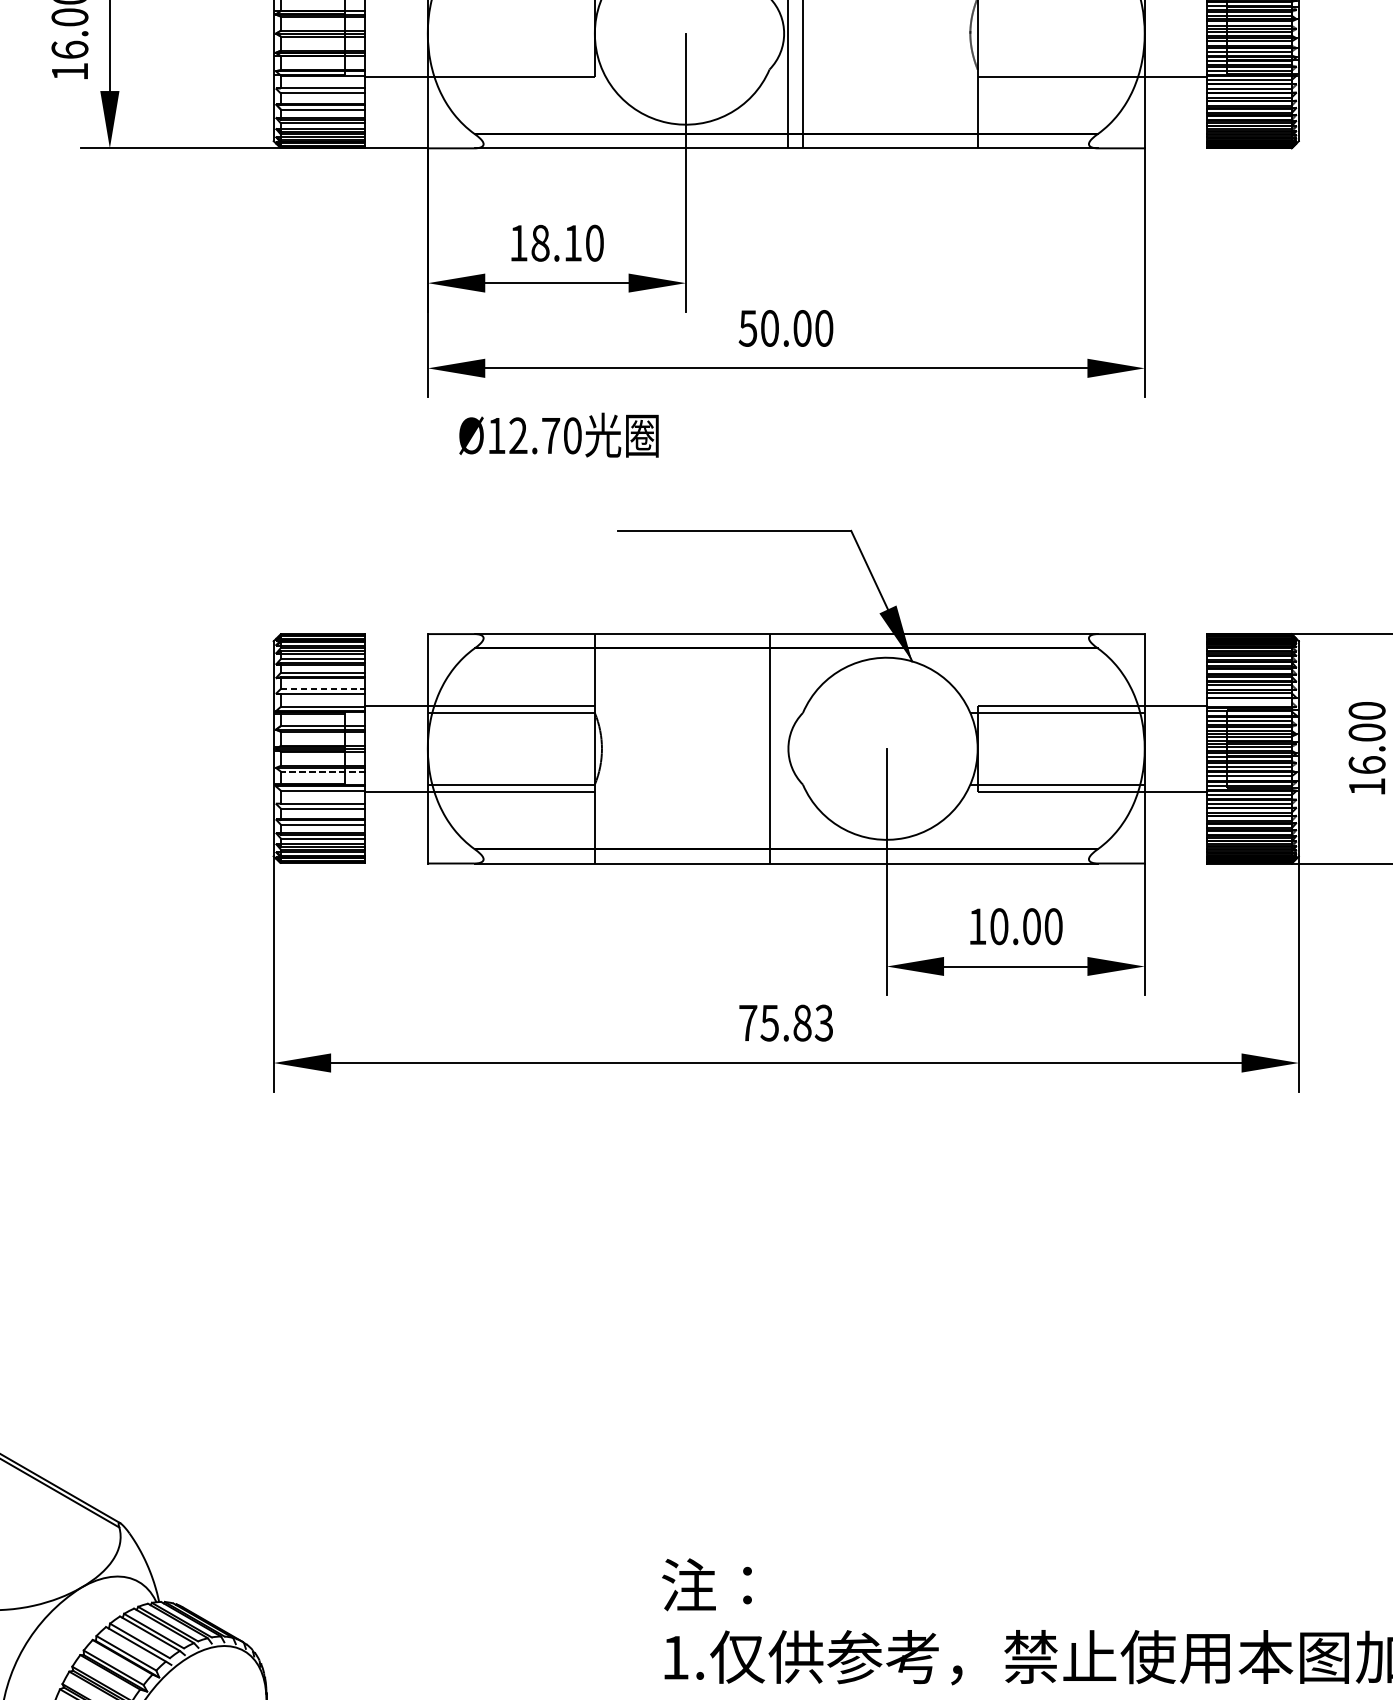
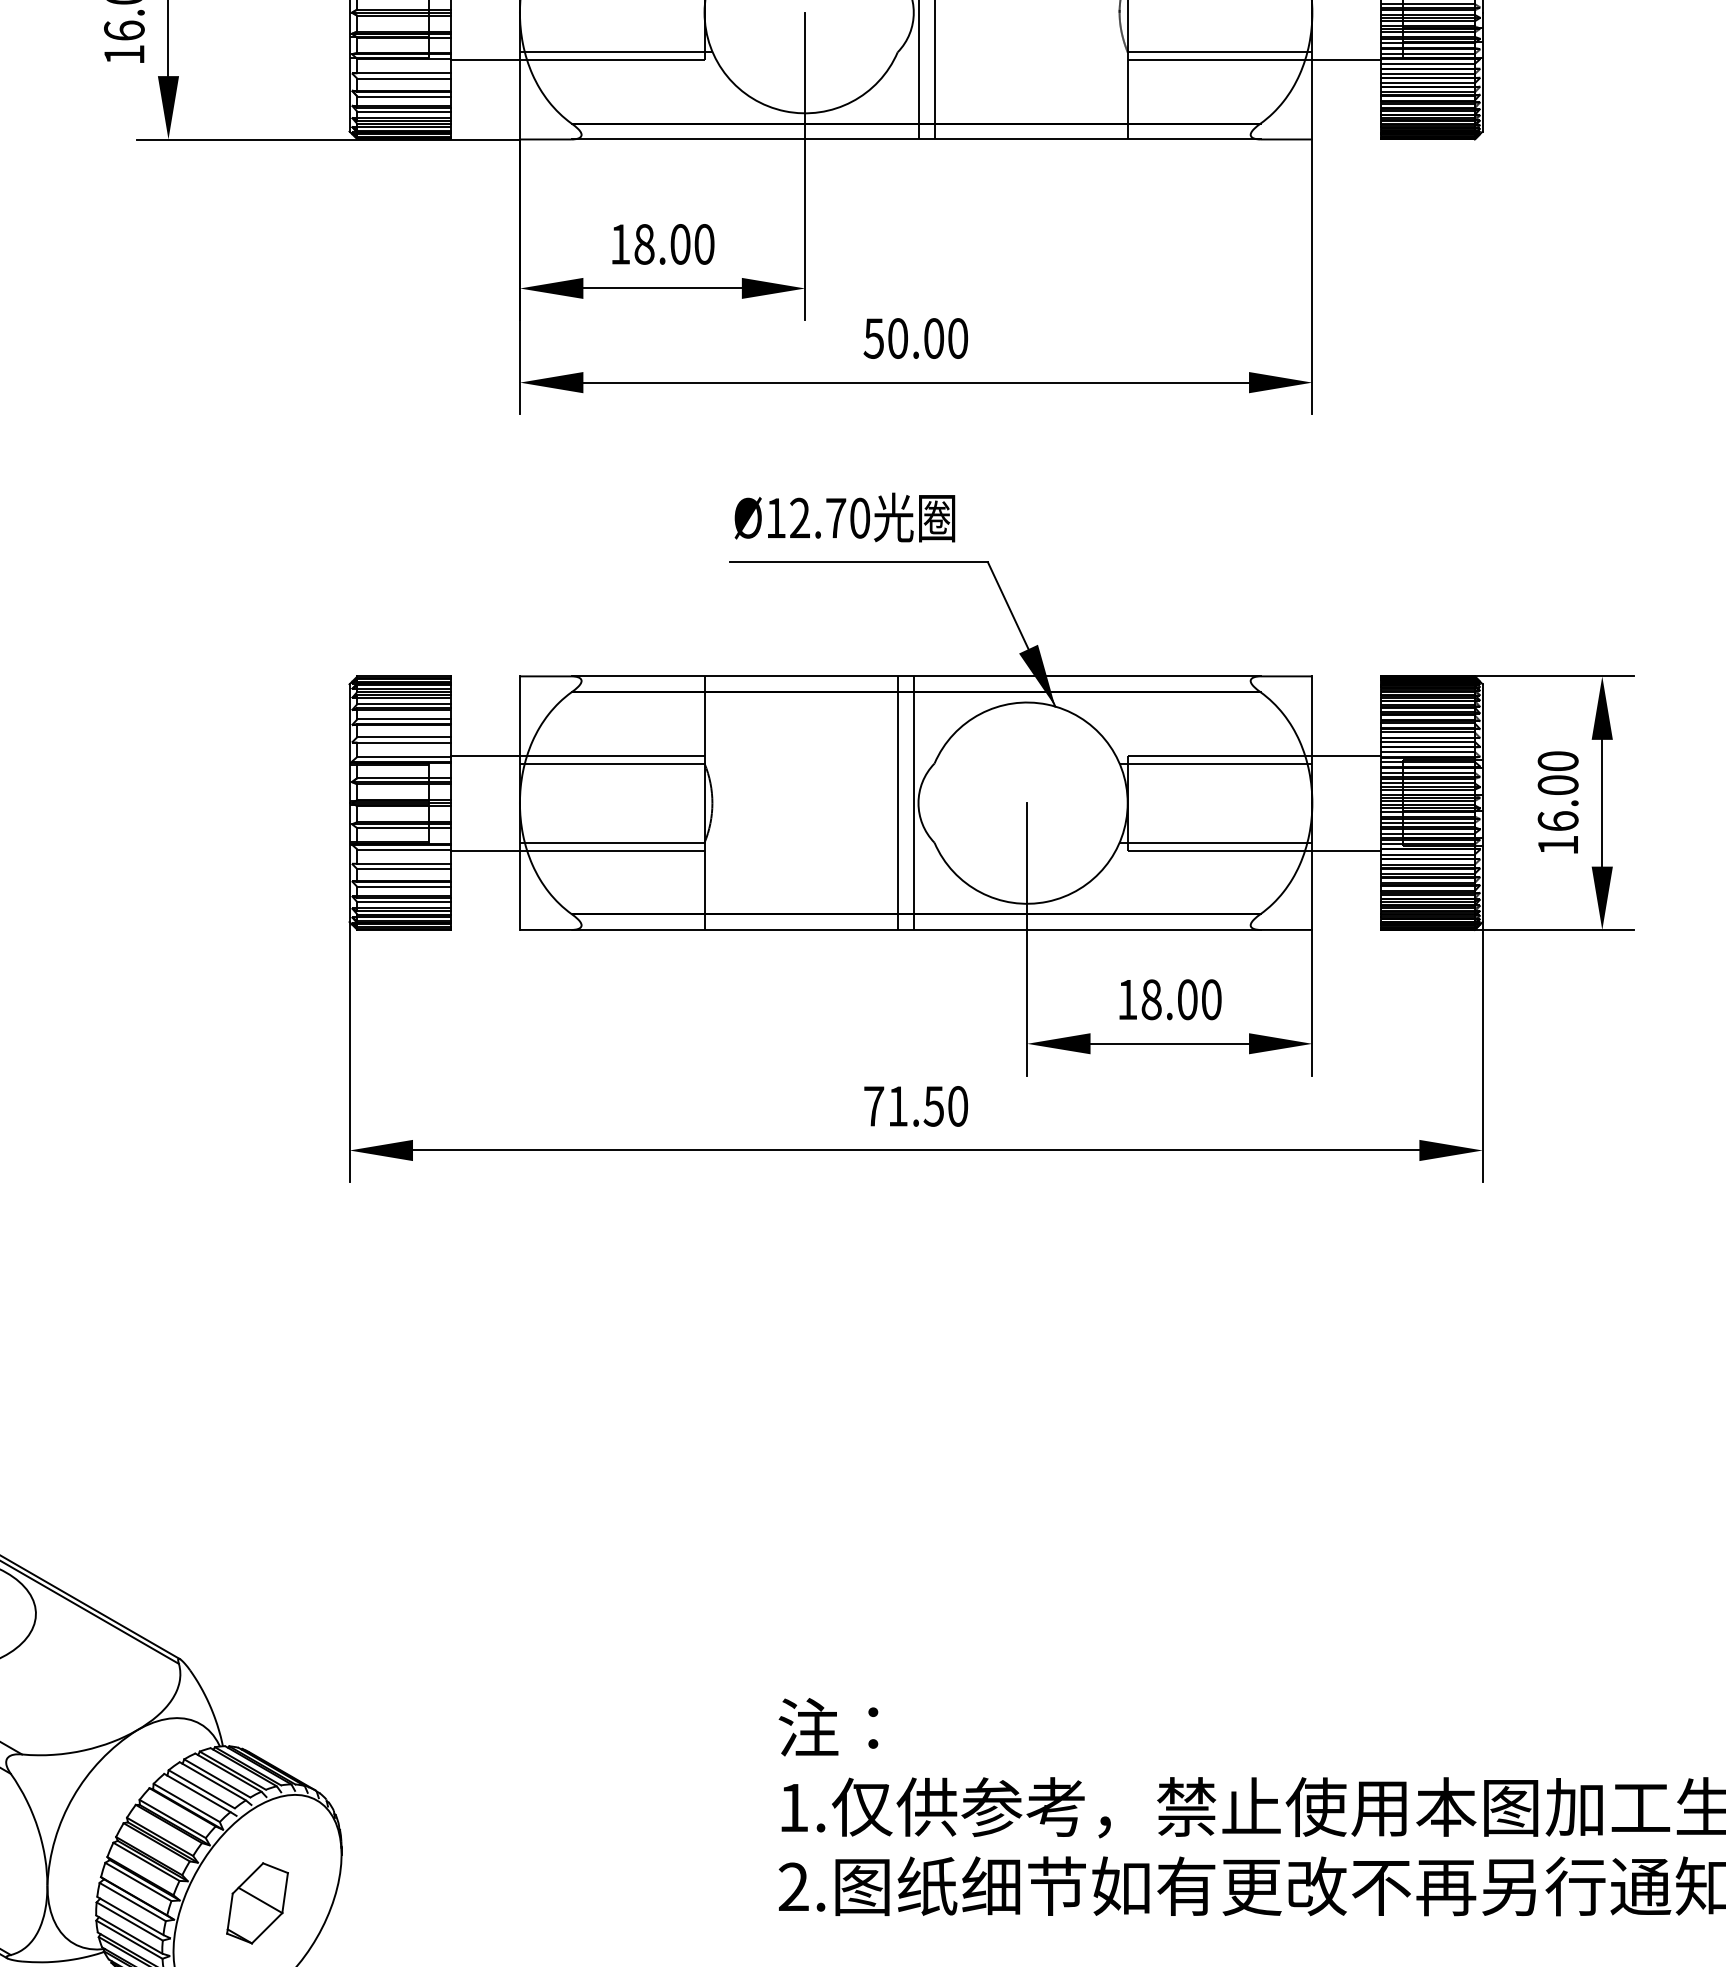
line: (514, 69) -> (615, 52), added
line: (1060, 69) -> (1219, 52), added
text: (573, 243) -> (680, 244), 18.10 -> 18.00
text: (558, 435) -> (844, 517), moved
line: (323, 689) -> (404, 737), dashed -> solid
line: (1248, 702) -> (1427, 751), added
line: (783, 748) -> (913, 802), added
line: (323, 771) -> (404, 828), dashed -> solid
text: (999, 926) -> (1151, 999), 10.00 -> 18.00
text: (796, 1023) -> (927, 1106), 75.83 -> 71.50

